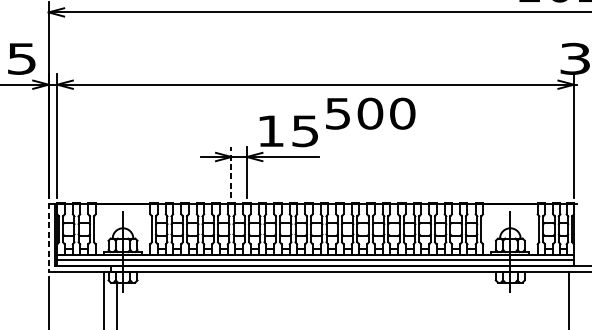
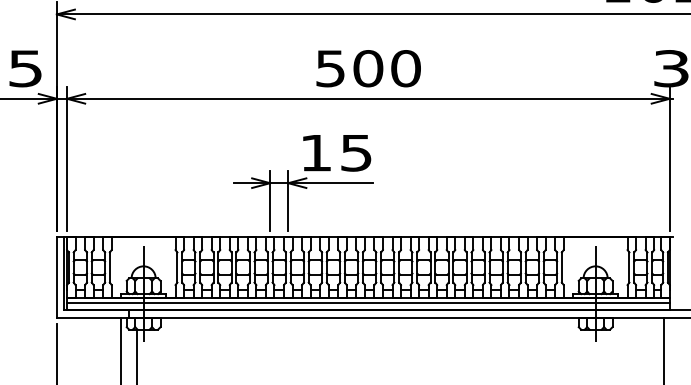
text: (370, 113) -> (368, 68), moved
line: (231, 171) -> (270, 200), dashed -> solid
line: (48, 238) -> (56, 278), dashed -> solid

